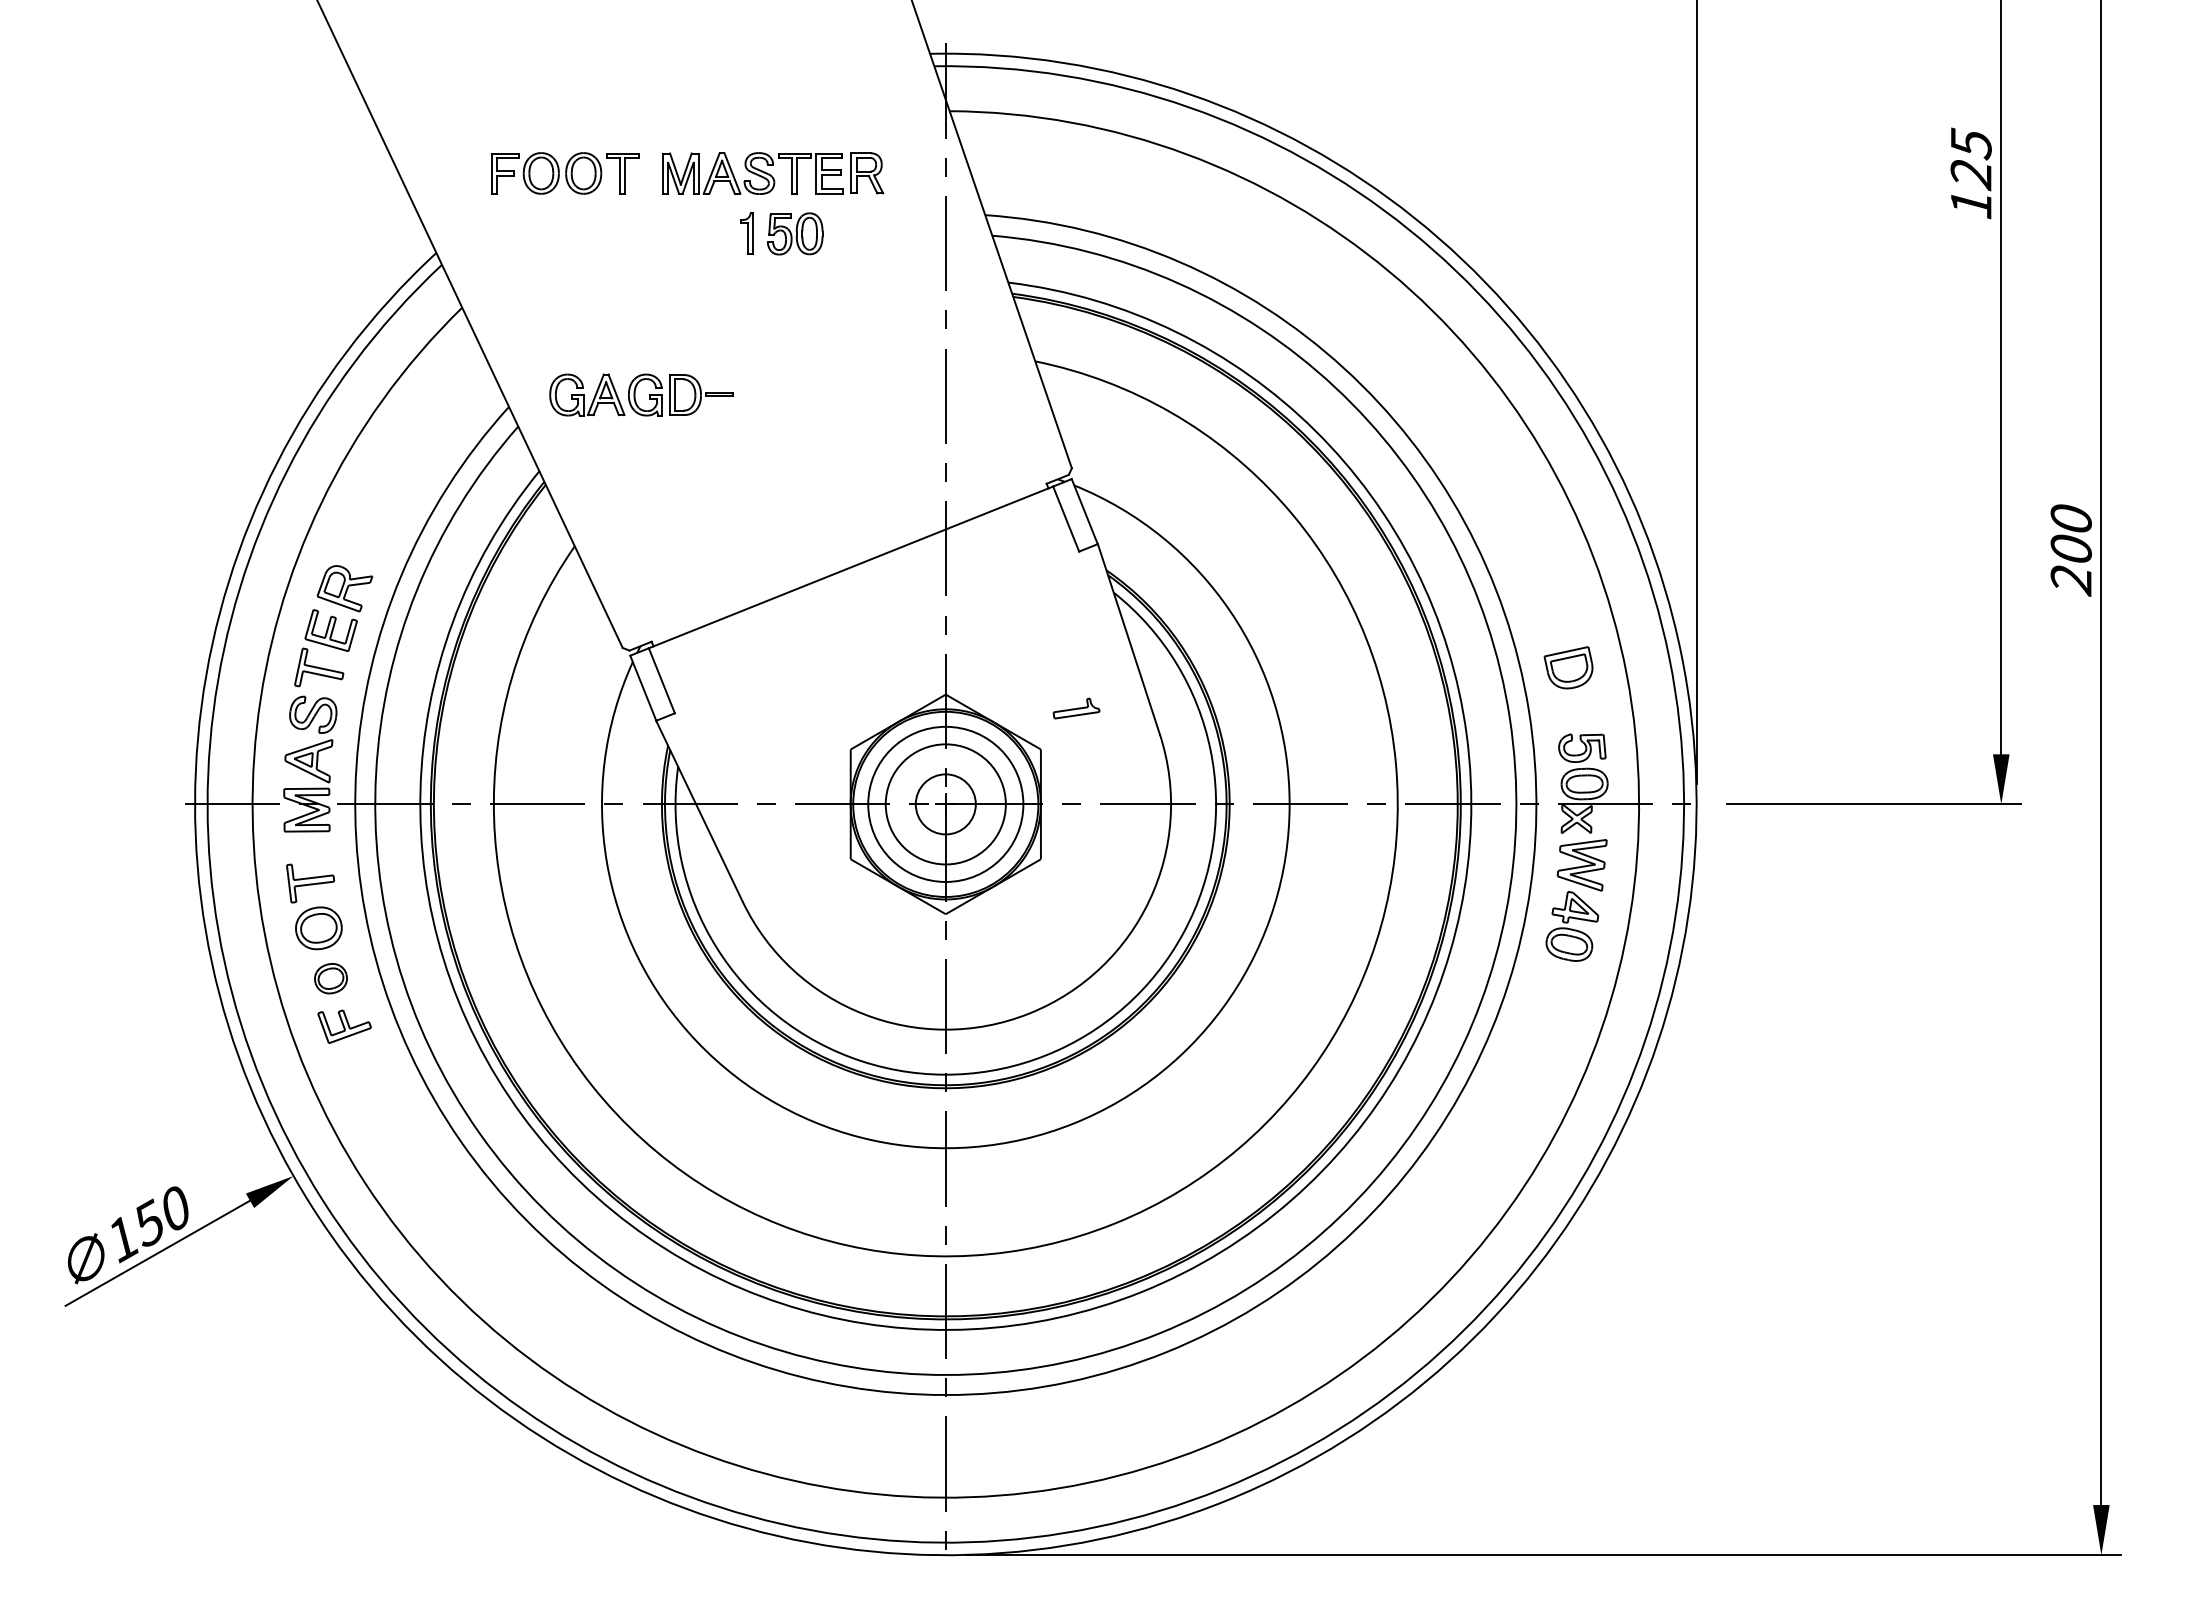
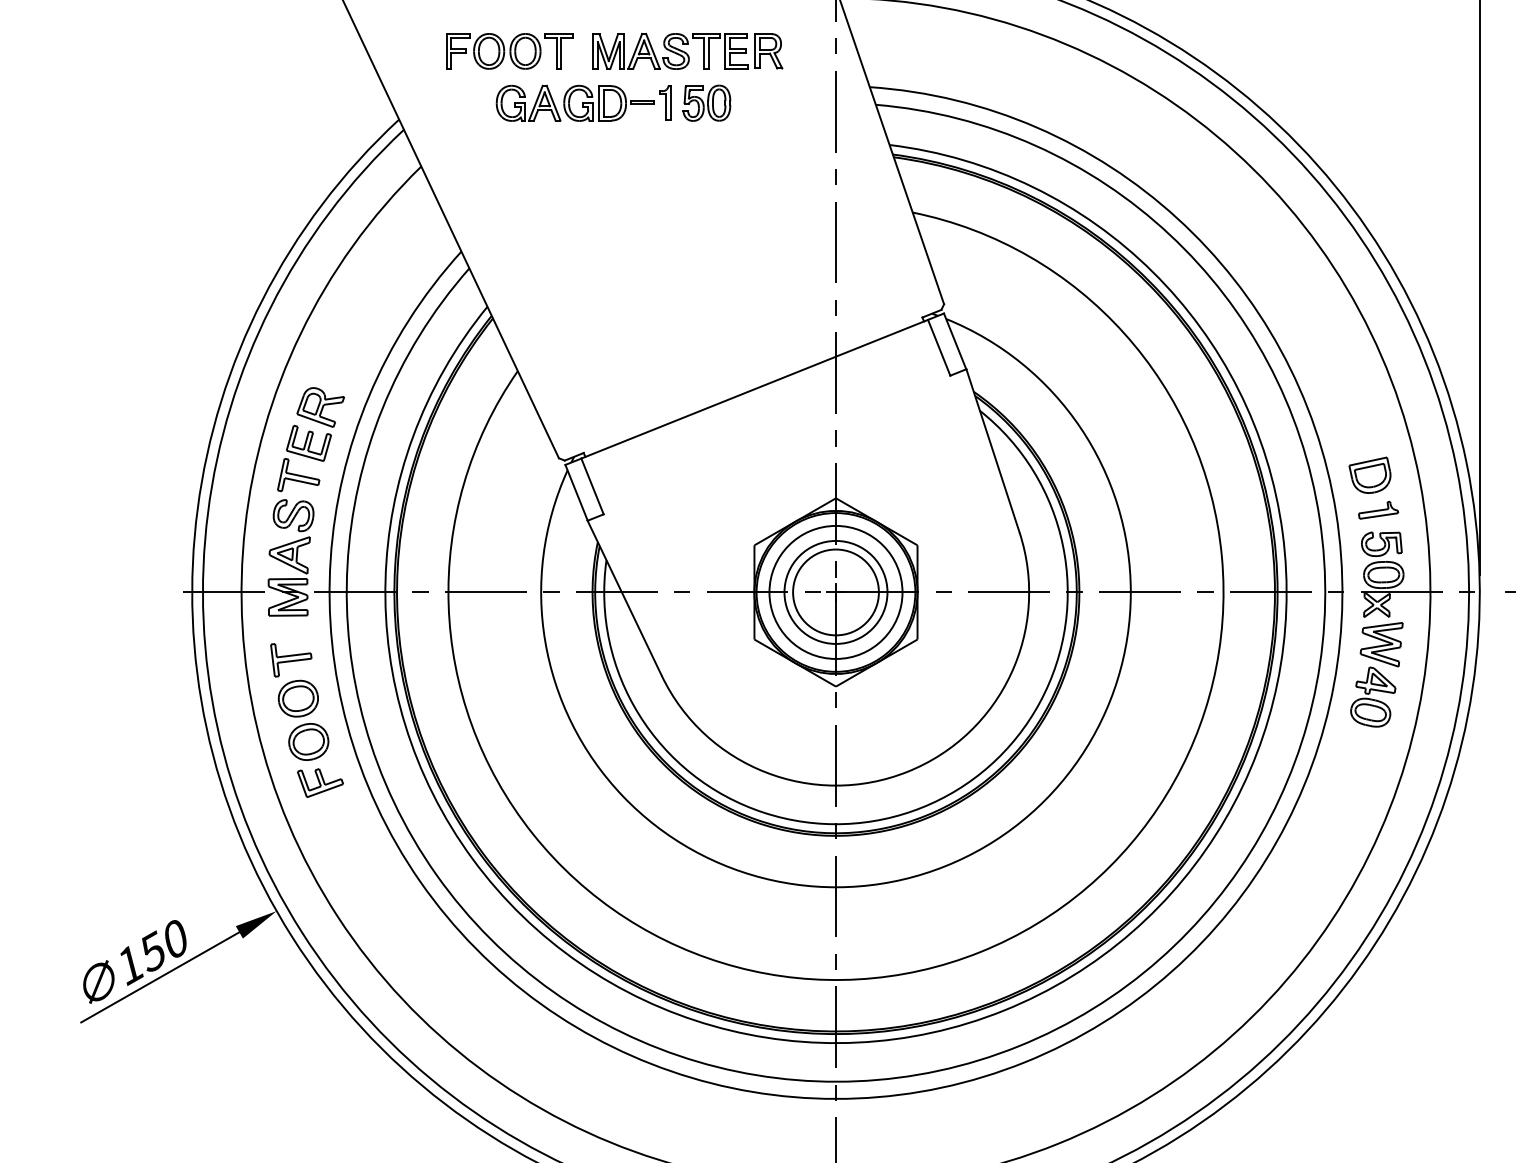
part: (641, 394) -> (575, 102), moved
part: (1076, 708) -> (1378, 510), moved
circle: (945, 804) -> (835, 592), size x1.67
part: (330, 978) -> (308, 741), size x1.43

